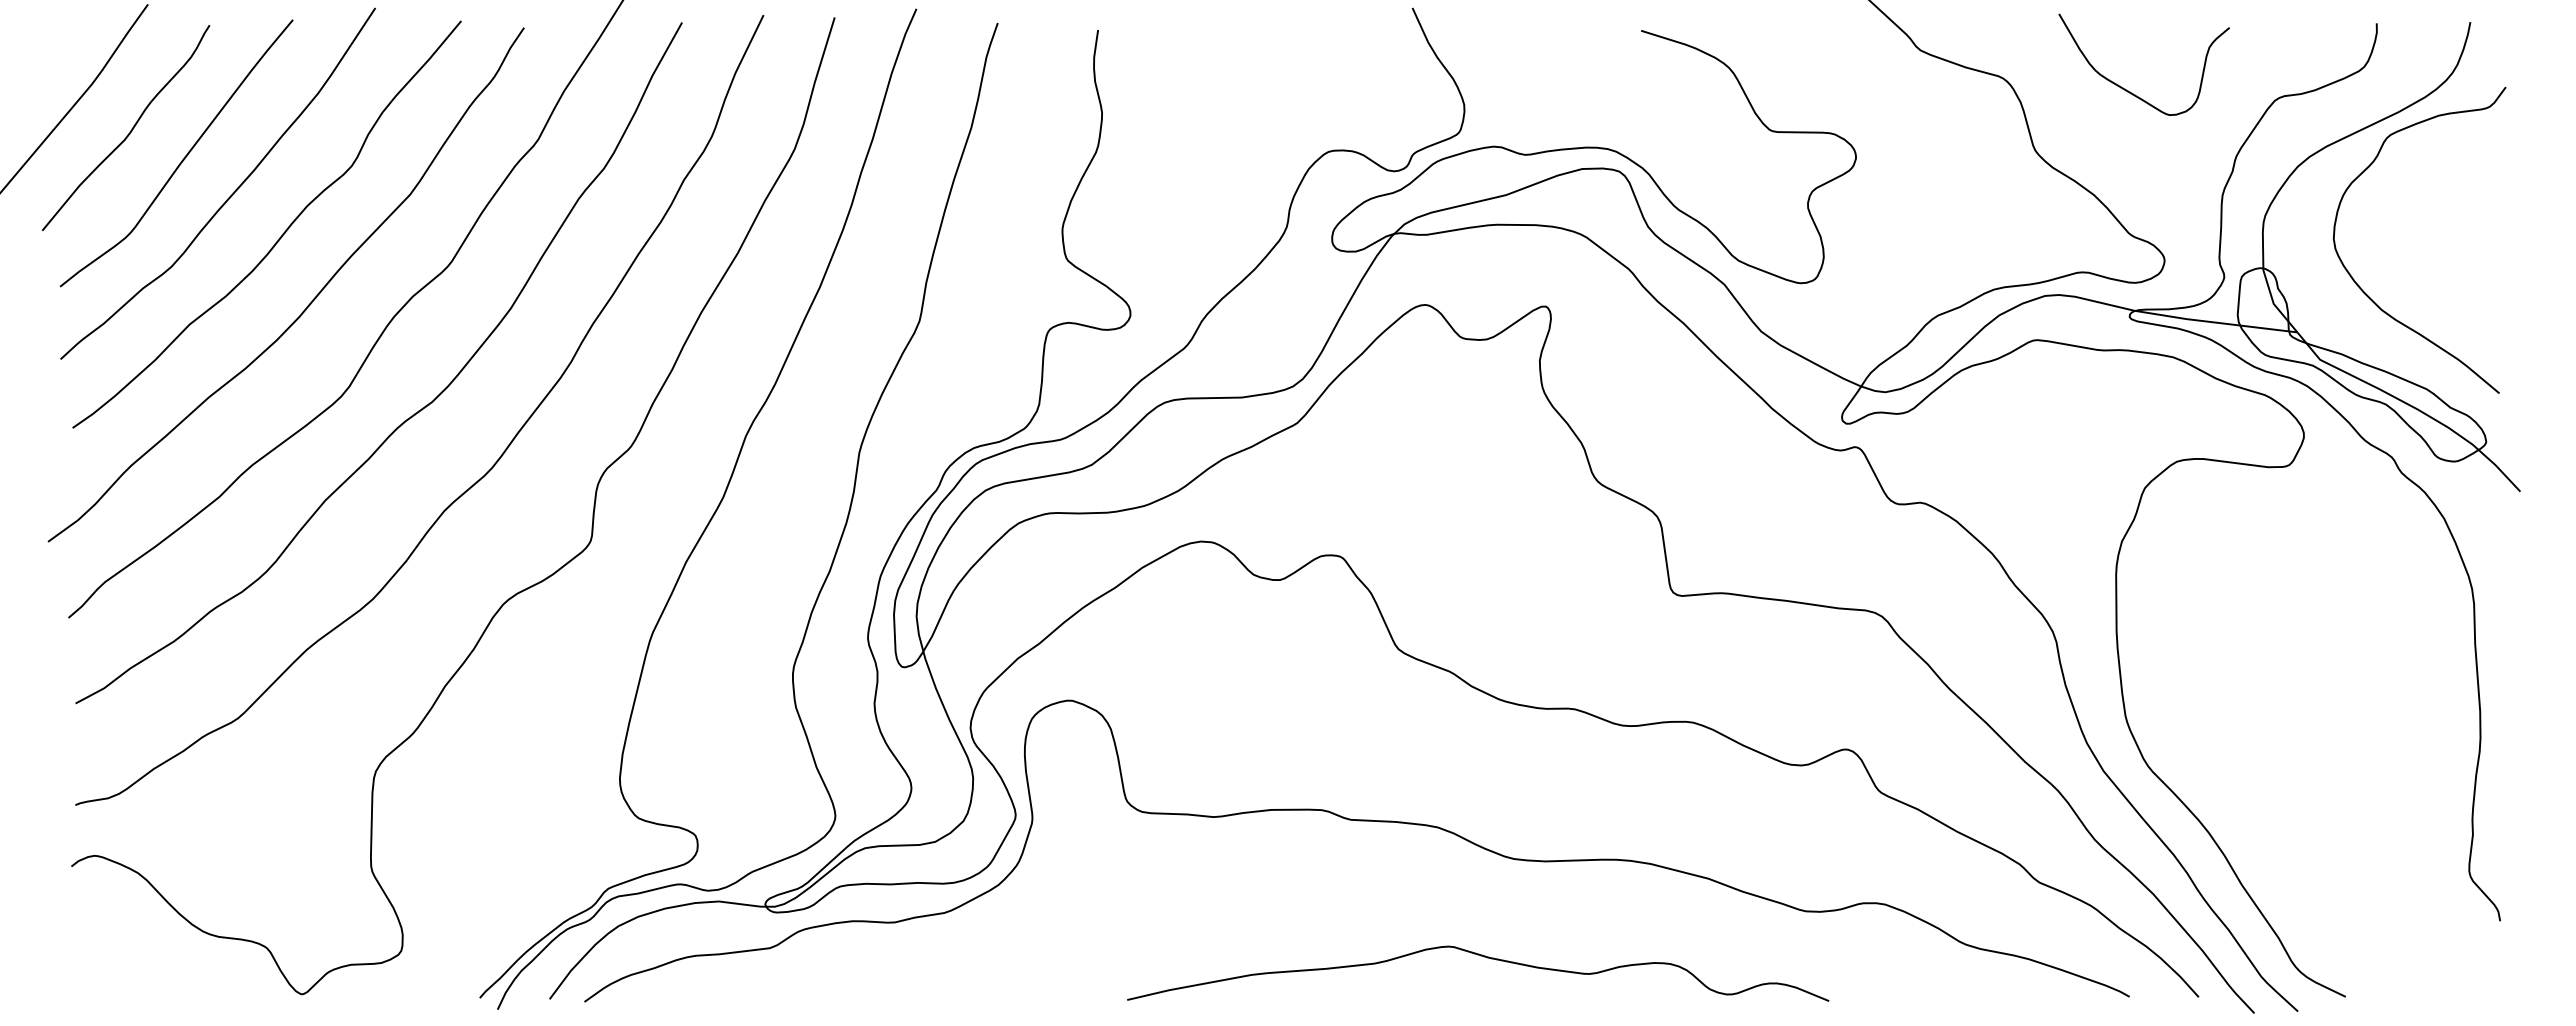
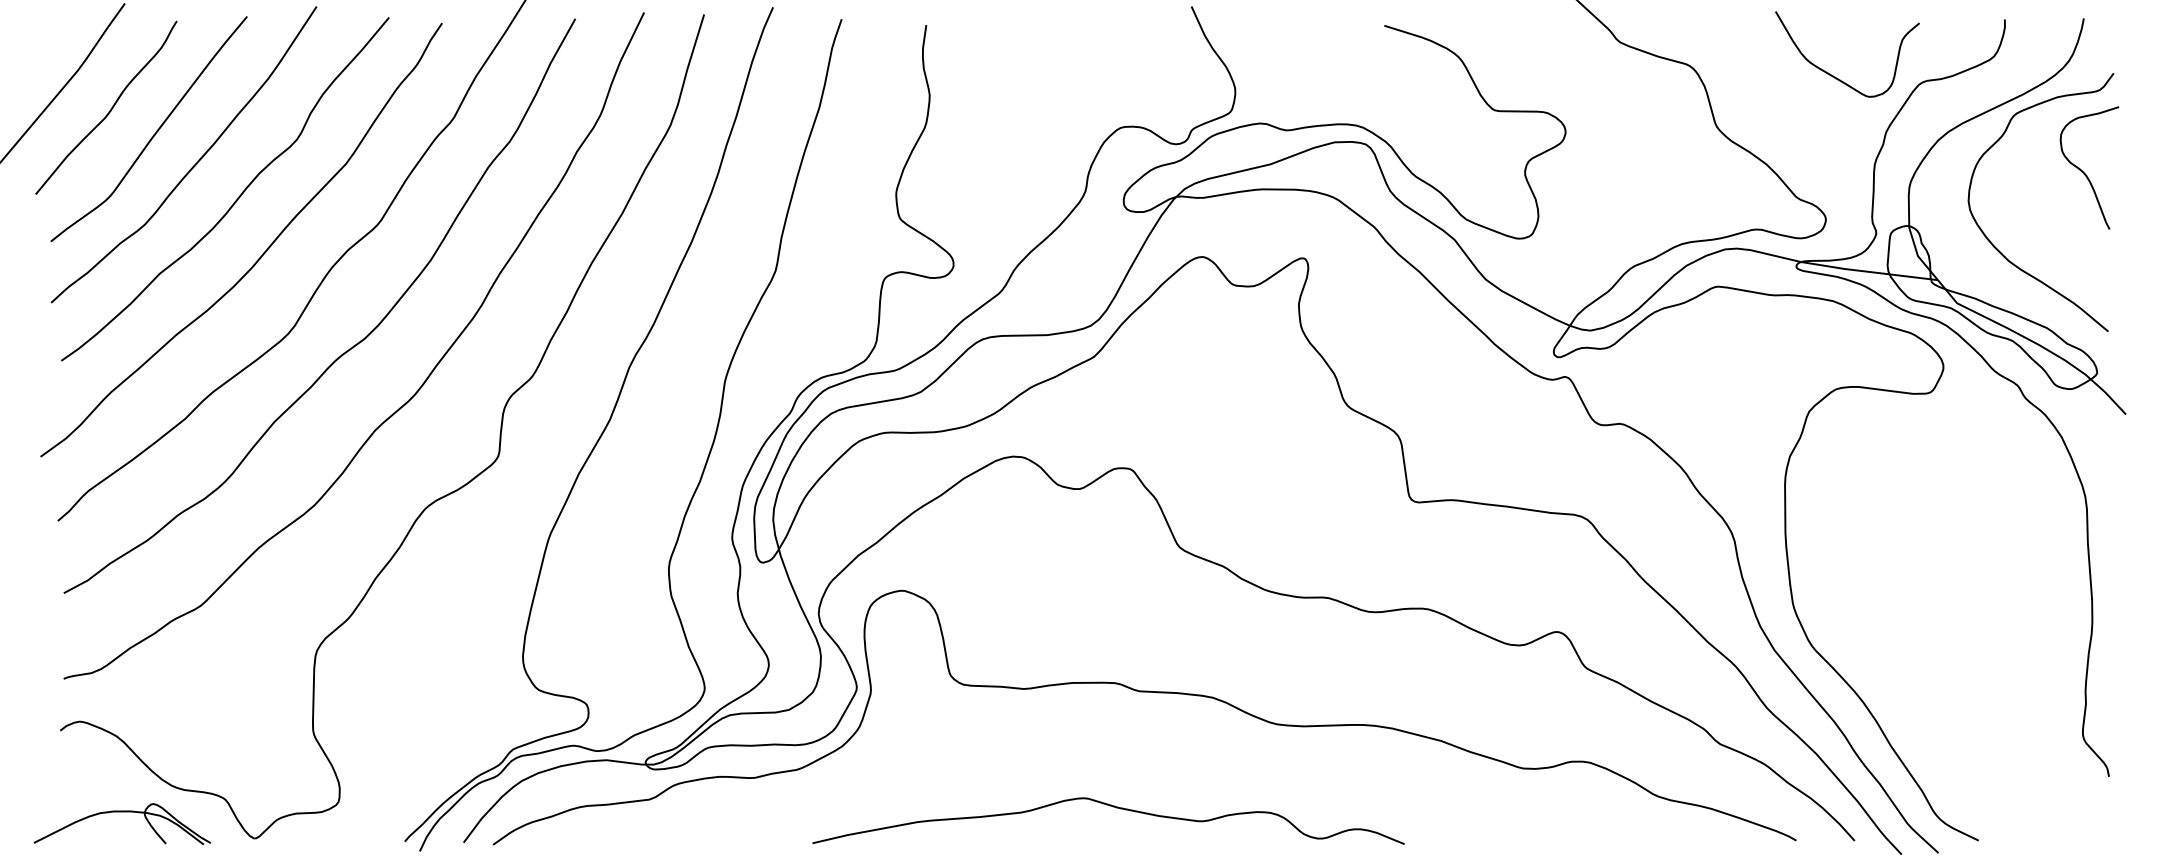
curve: (2130, 91) -> (1835, 76), moved
curve: (2471, 204) -> (2084, 172), added
curve: (1484, 957) -> (1113, 807), moved
part: (144, 963) -> (121, 812), added

